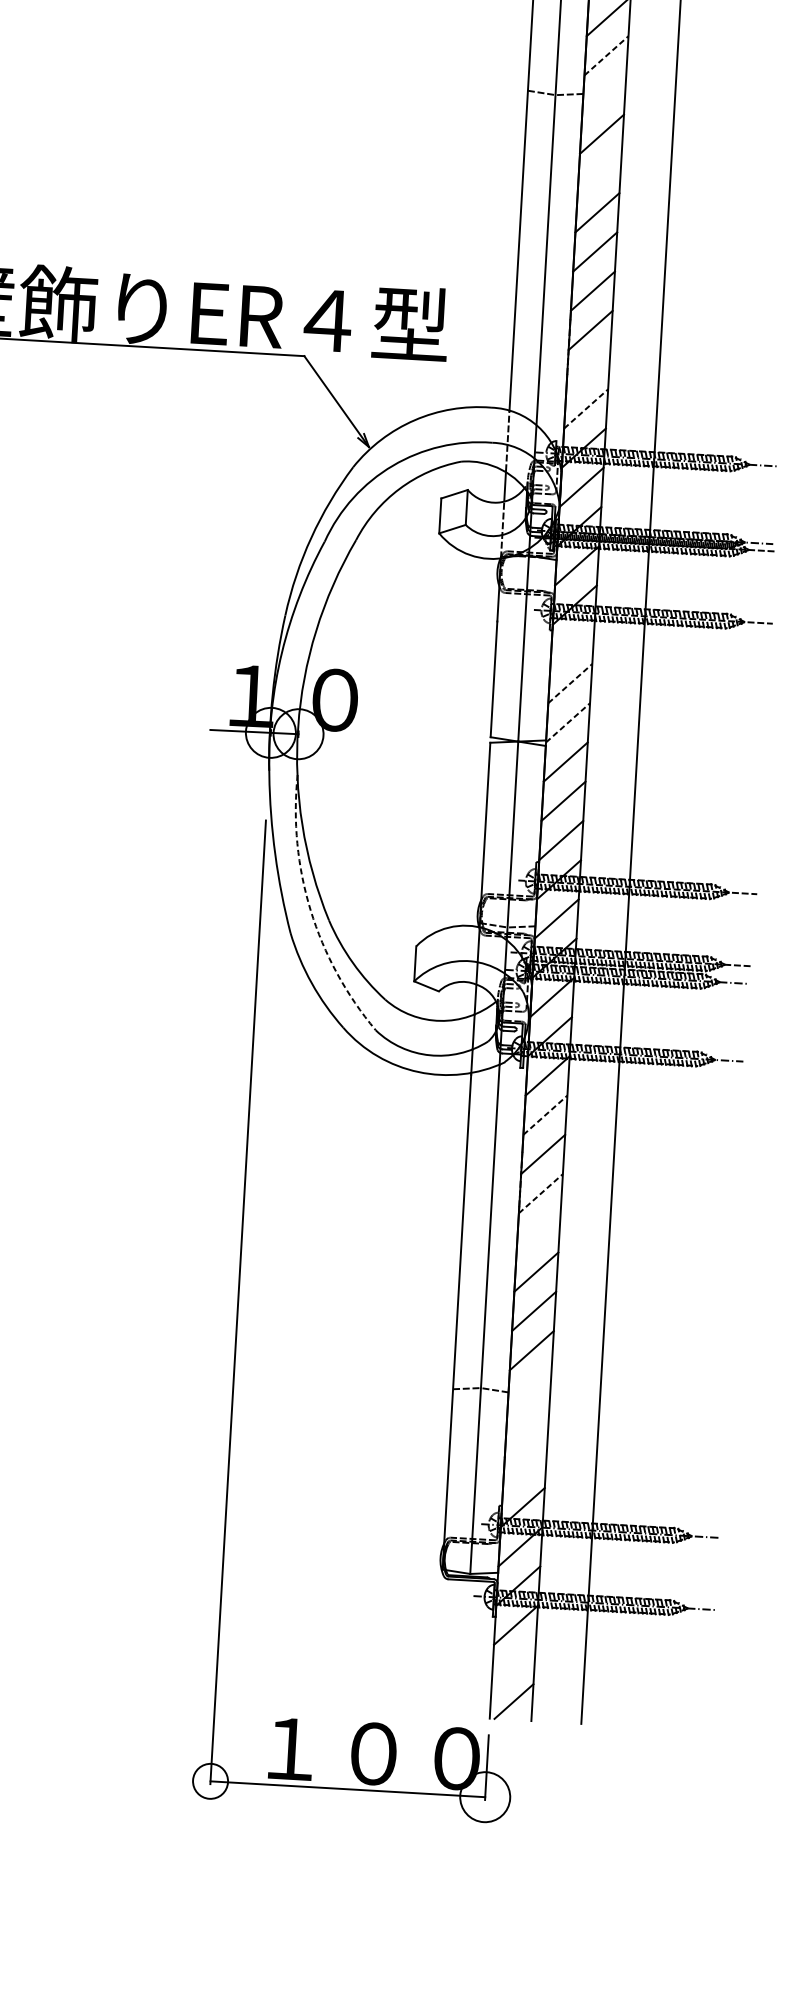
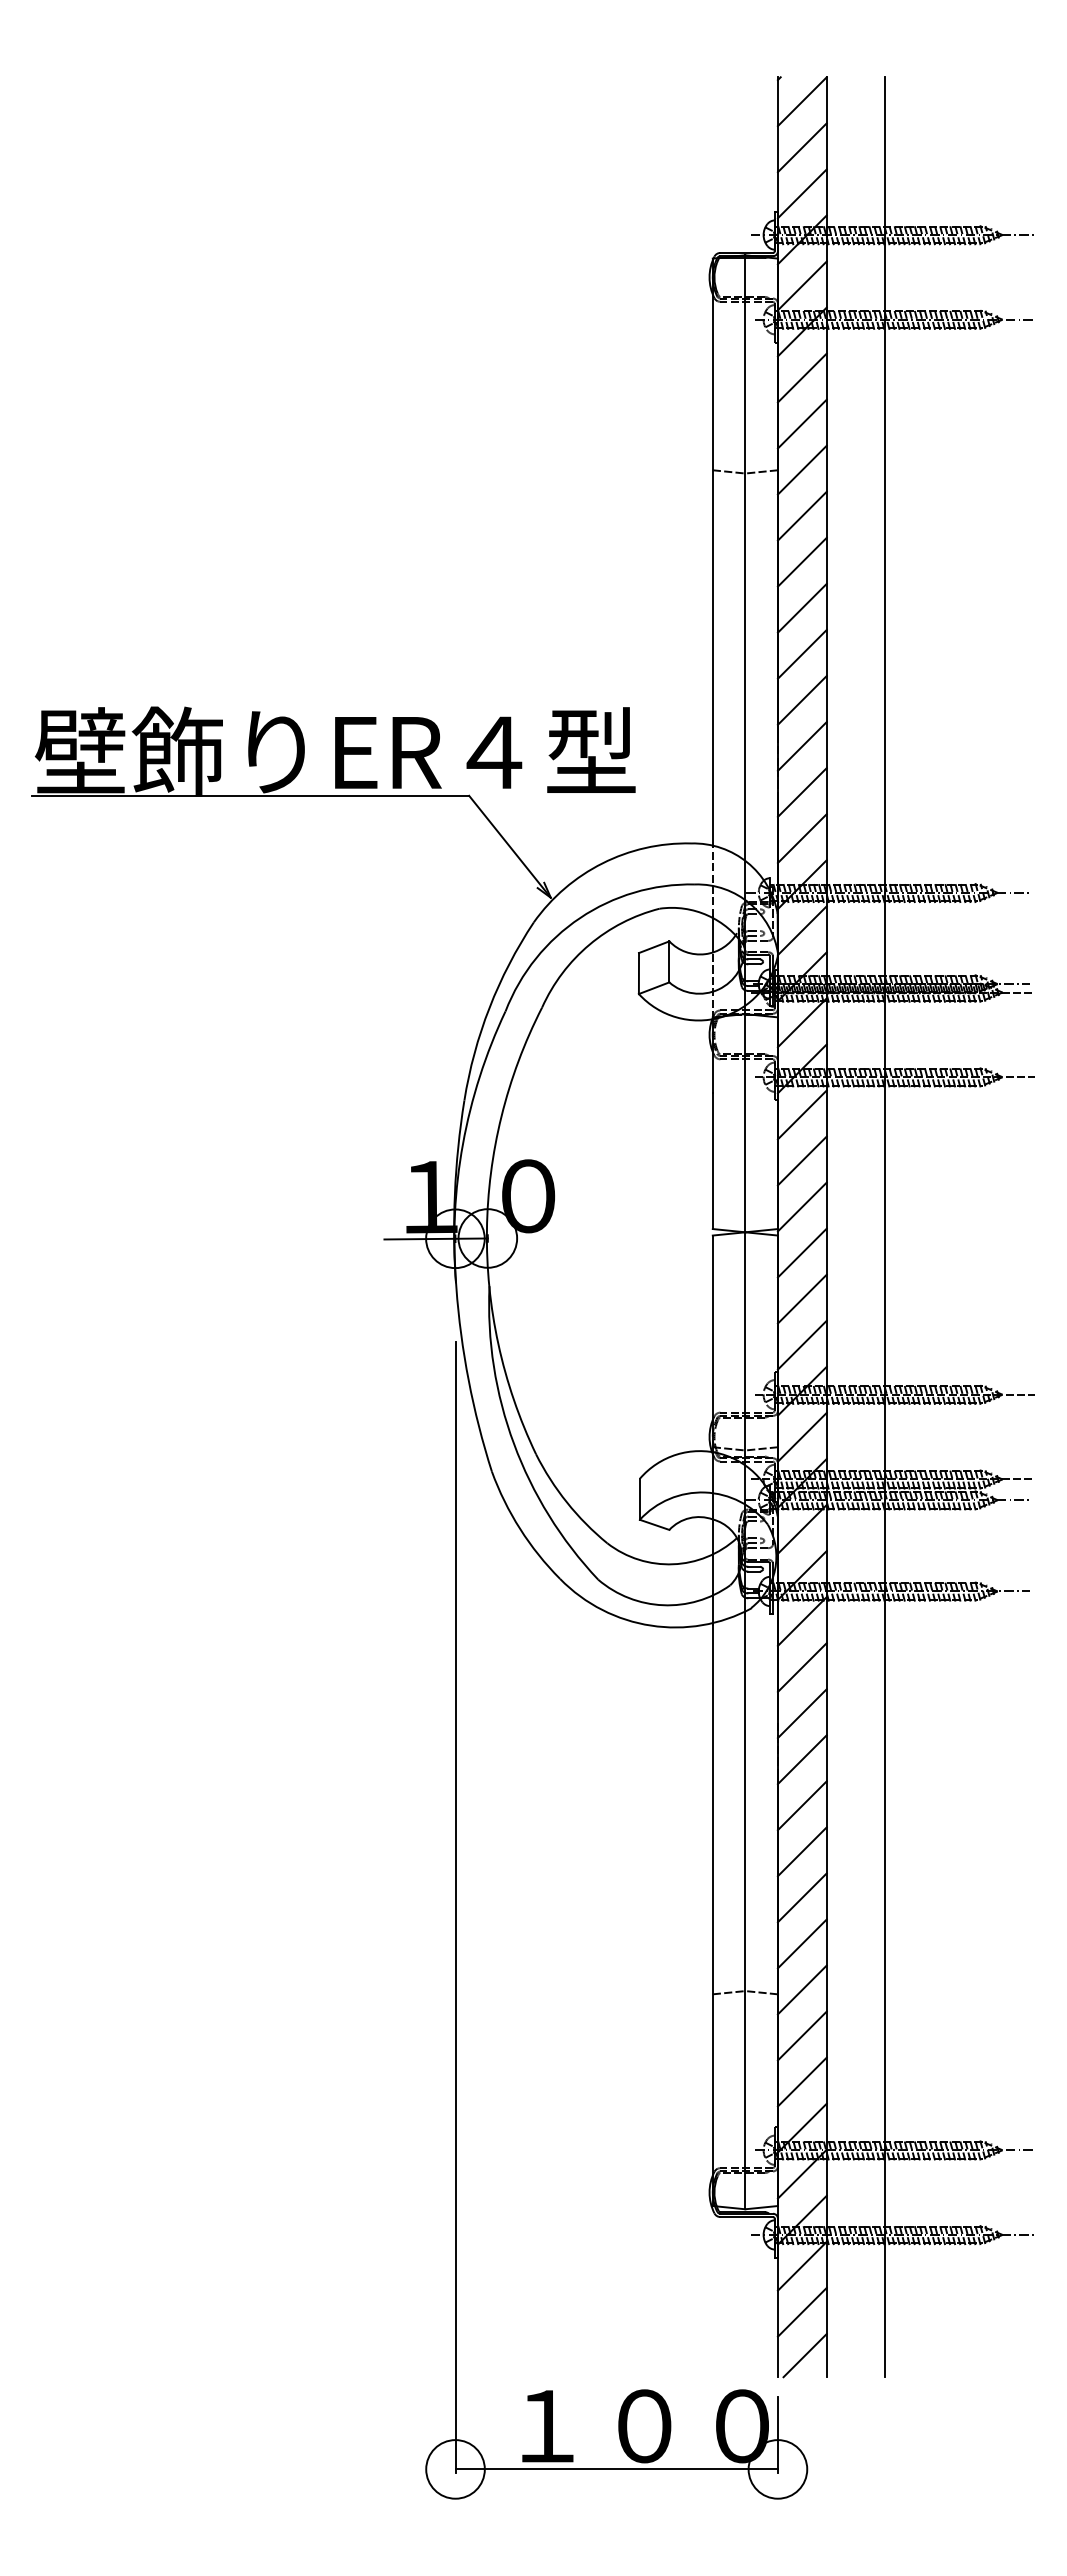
line: (606, 56) -> (802, 424), dashed -> solid
line: (603, 94) -> (801, 469), added
line: (599, 172) -> (801, 561), added
line: (587, 369) -> (801, 792), added
line: (586, 408) -> (802, 838), dashed -> solid
line: (571, 643) -> (801, 1114), added
line: (570, 683) -> (802, 1160), dashed -> solid
line: (568, 723) -> (802, 1207), dashed -> solid
arc: (311, 910) -> (514, 1443), dashed -> solid
line: (545, 1115) -> (802, 1667), dashed -> solid
line: (541, 1193) -> (802, 1759), dashed -> solid
line: (537, 1232) -> (801, 1805), added
line: (528, 1389) -> (801, 1989), added
line: (526, 1428) -> (801, 2035), added
line: (524, 1467) -> (801, 2081), added
line: (513, 1663) -> (801, 2311), added
circle: (210, 1781) -> (455, 2469), size x1.43

